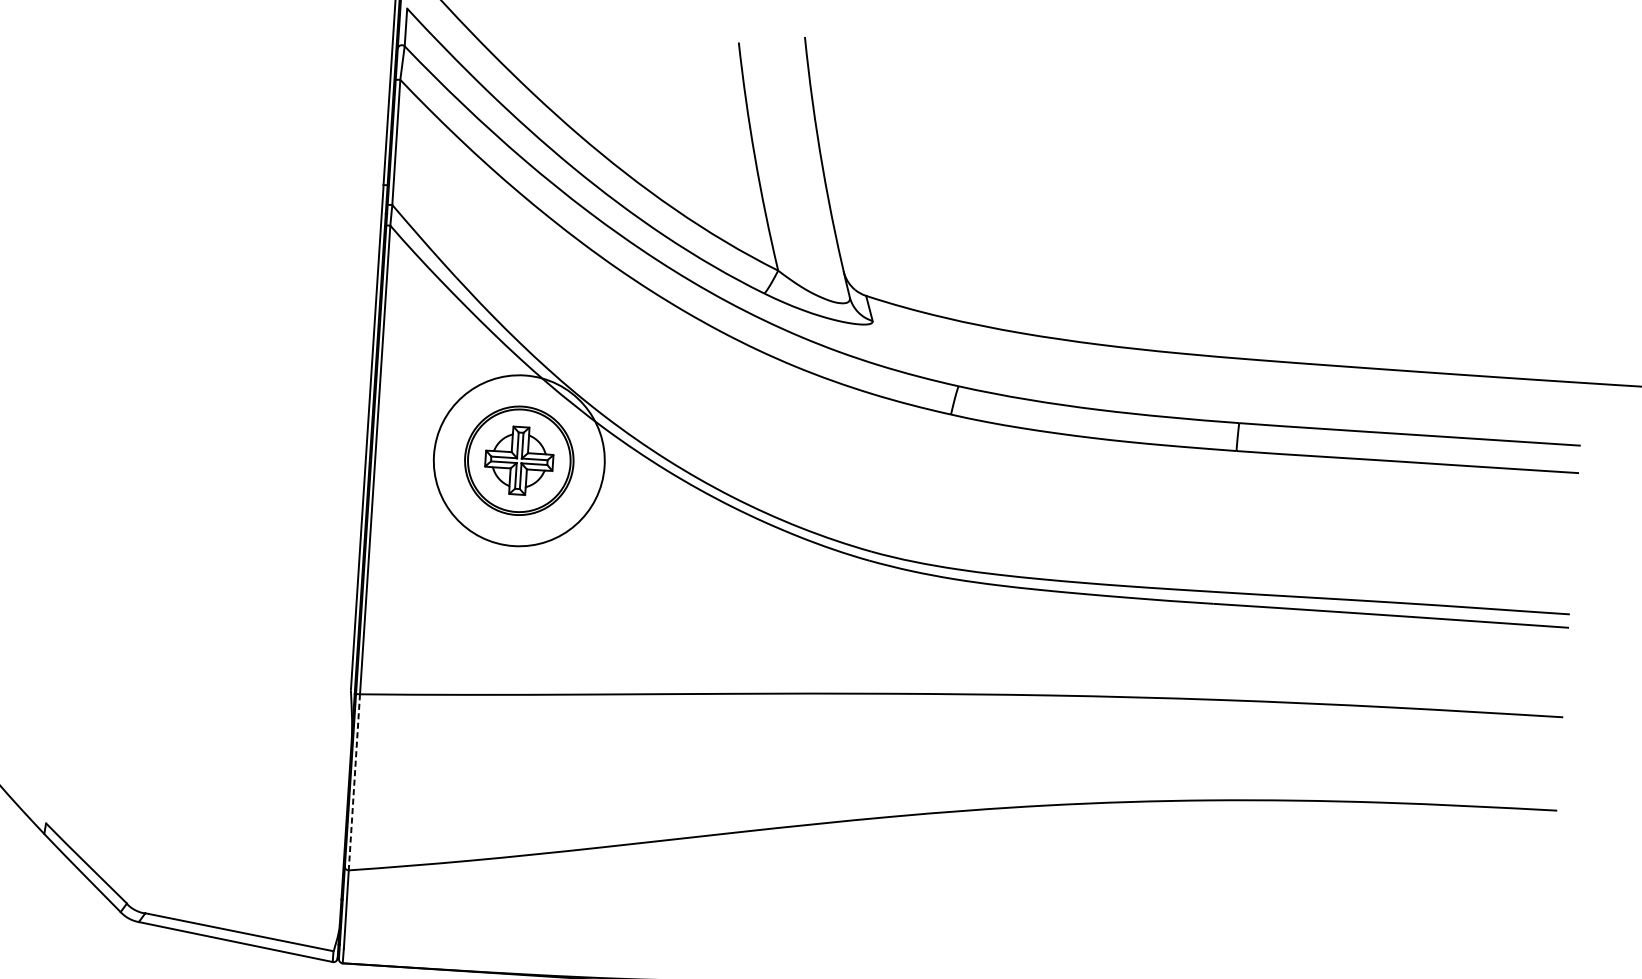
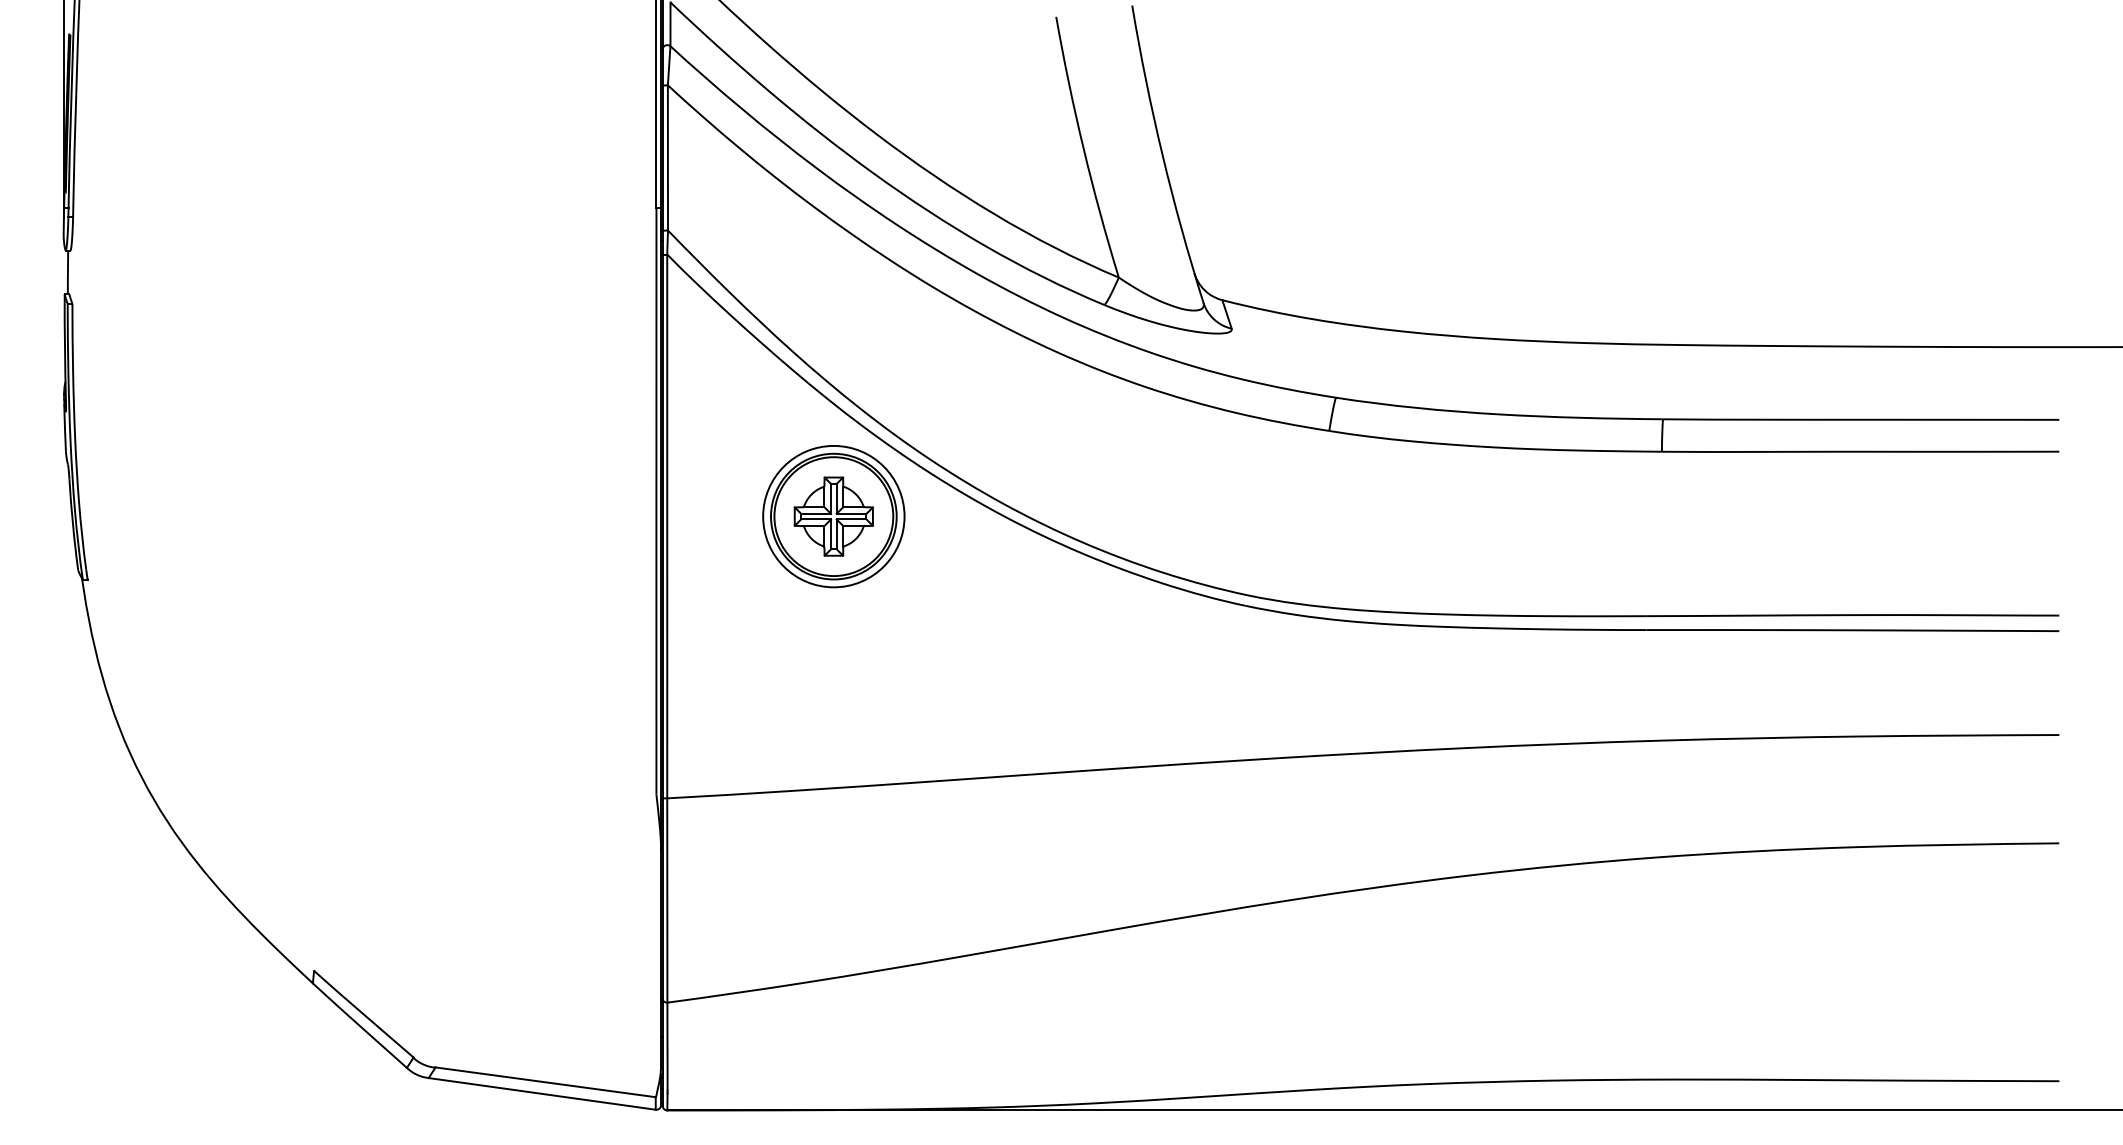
circle: (519, 460) -> (833, 516), size x0.71
line: (354, 783) -> (667, 901), dashed -> solid

